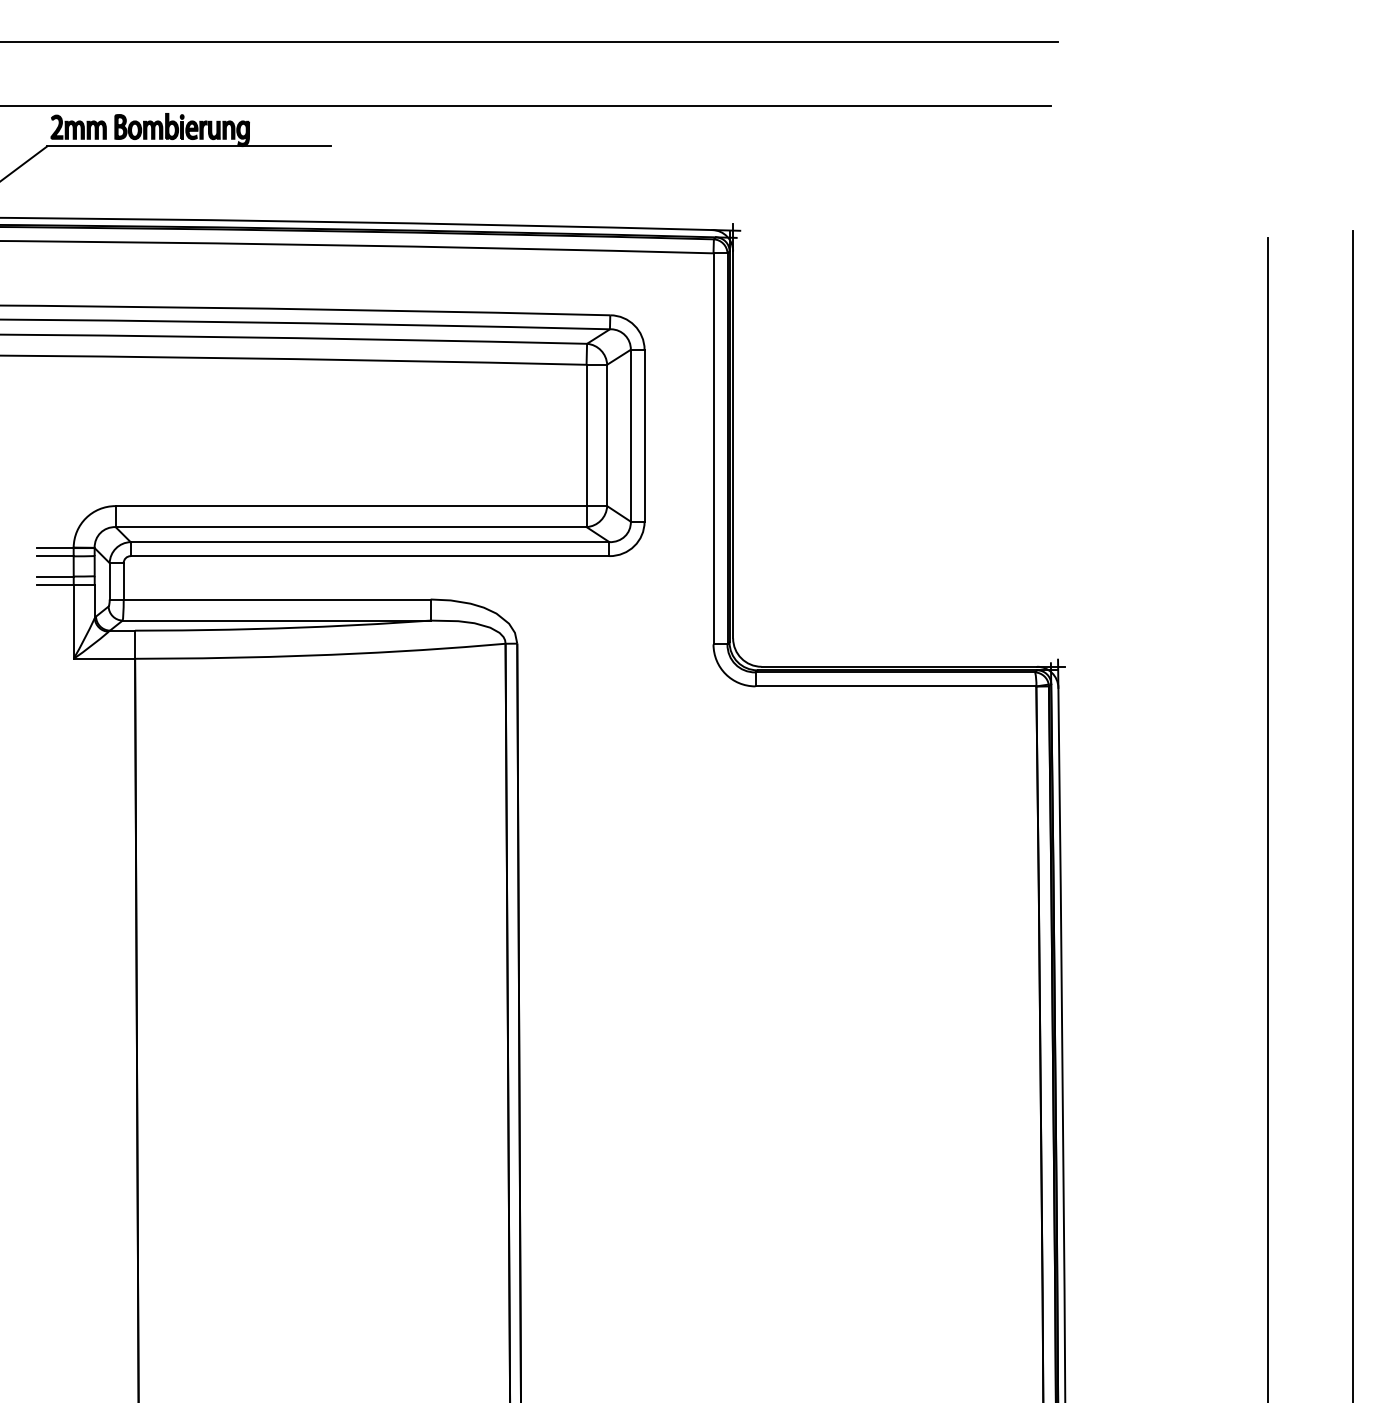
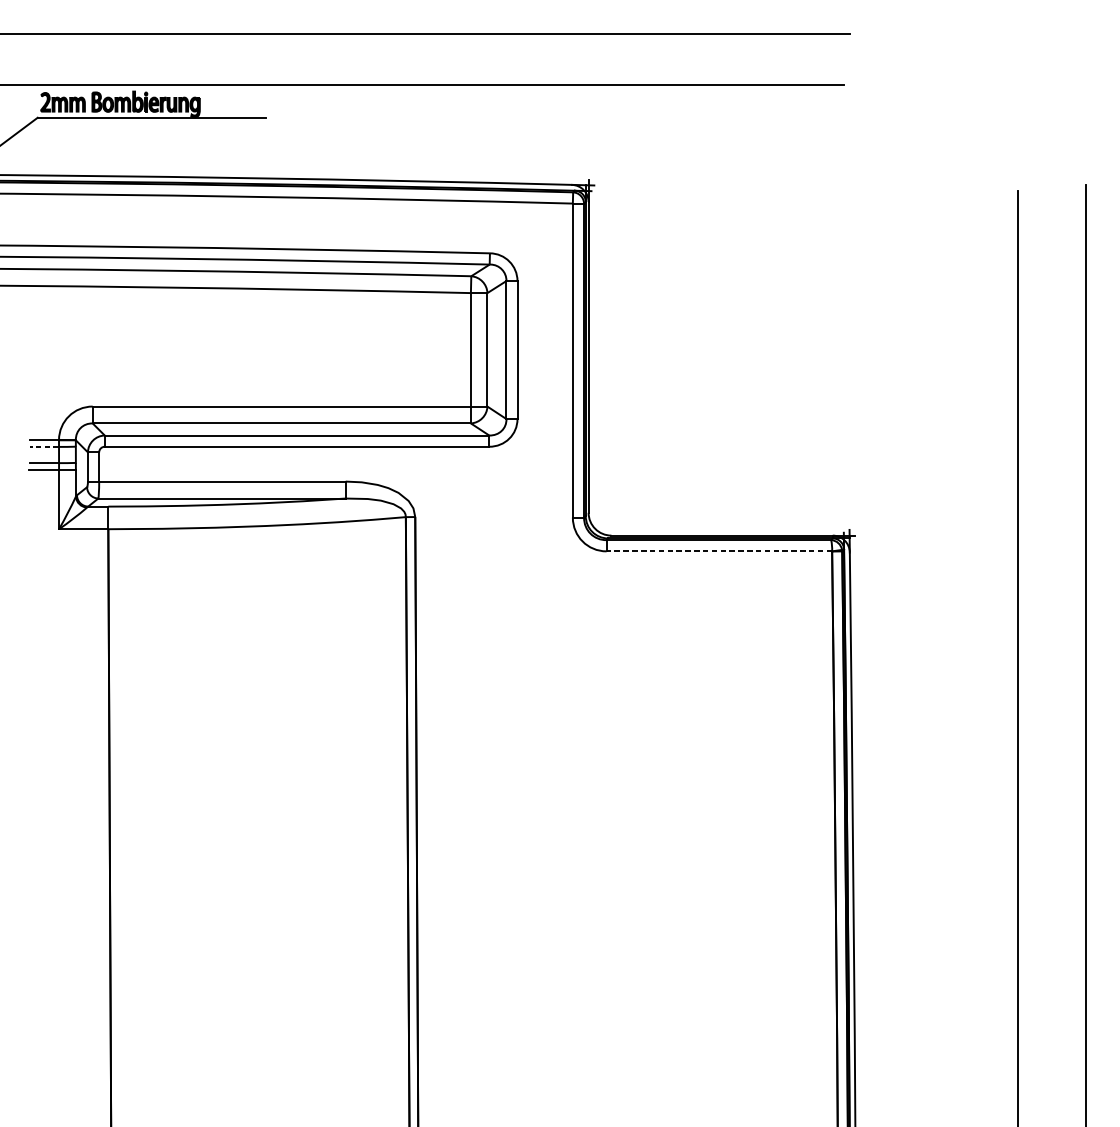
line: (54, 556) -> (43, 447), solid -> dashed
line: (895, 686) -> (719, 551), solid -> dashed

